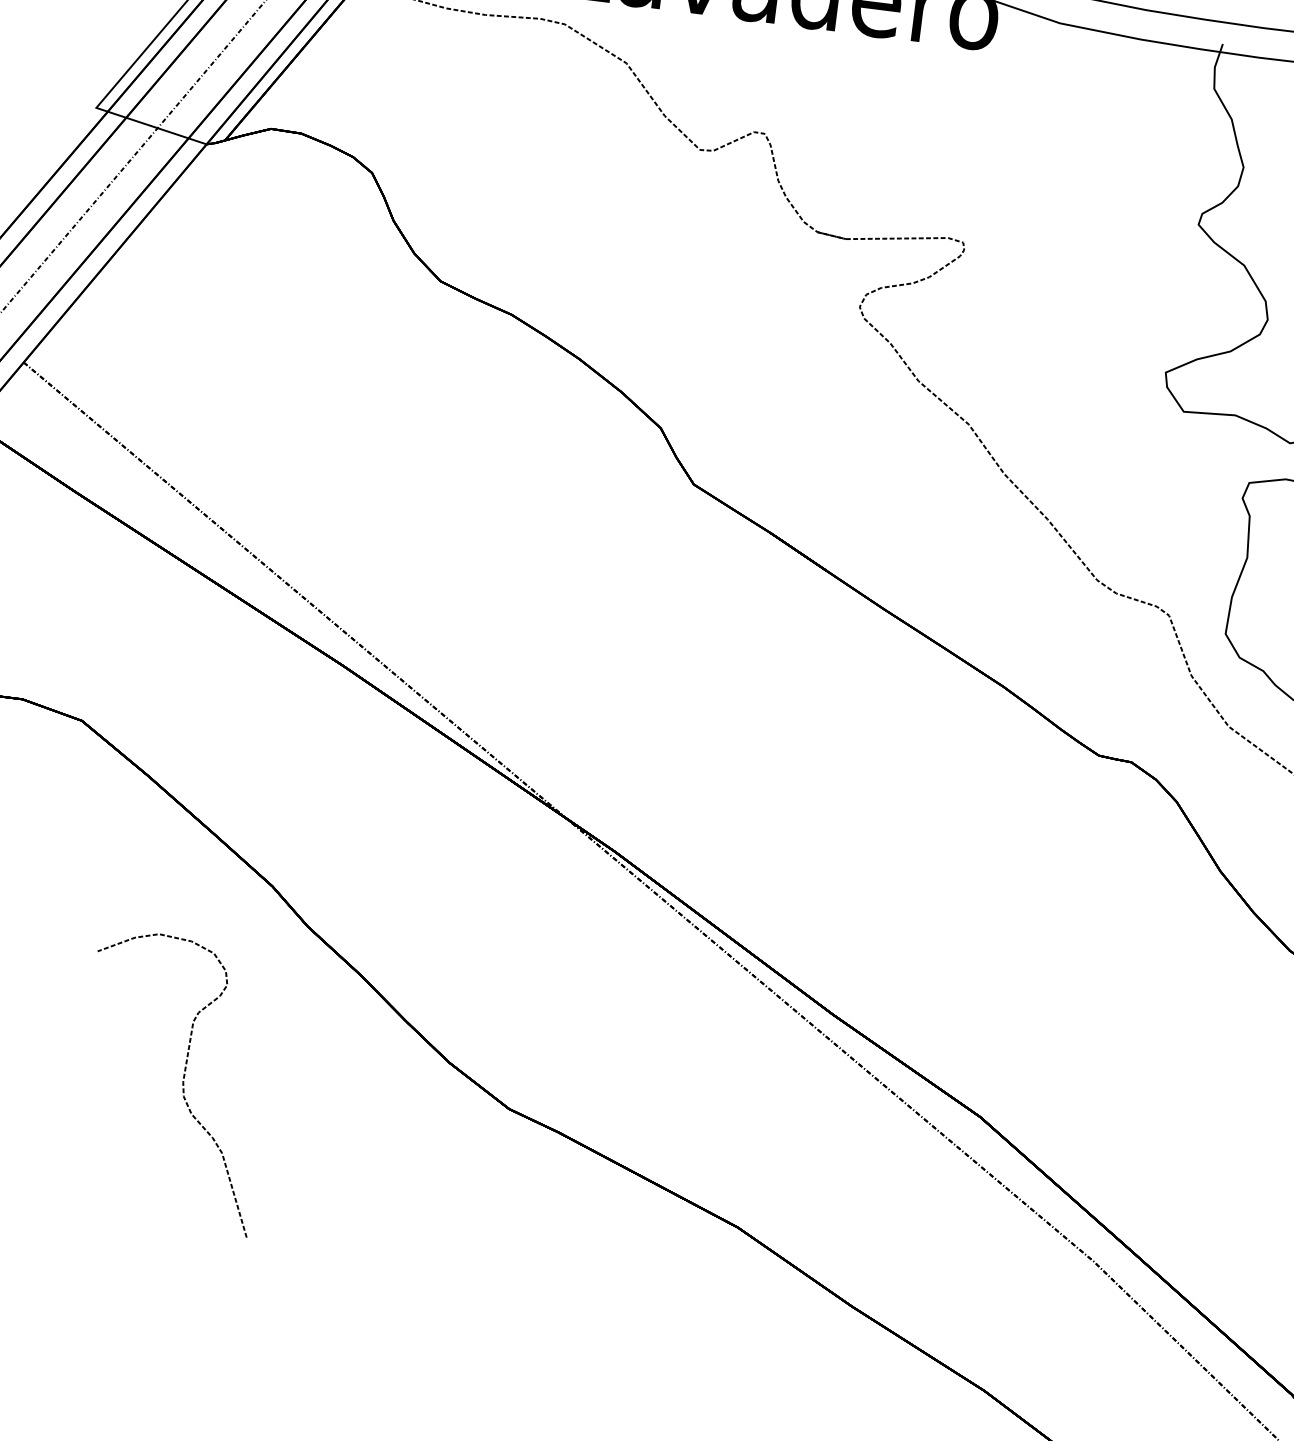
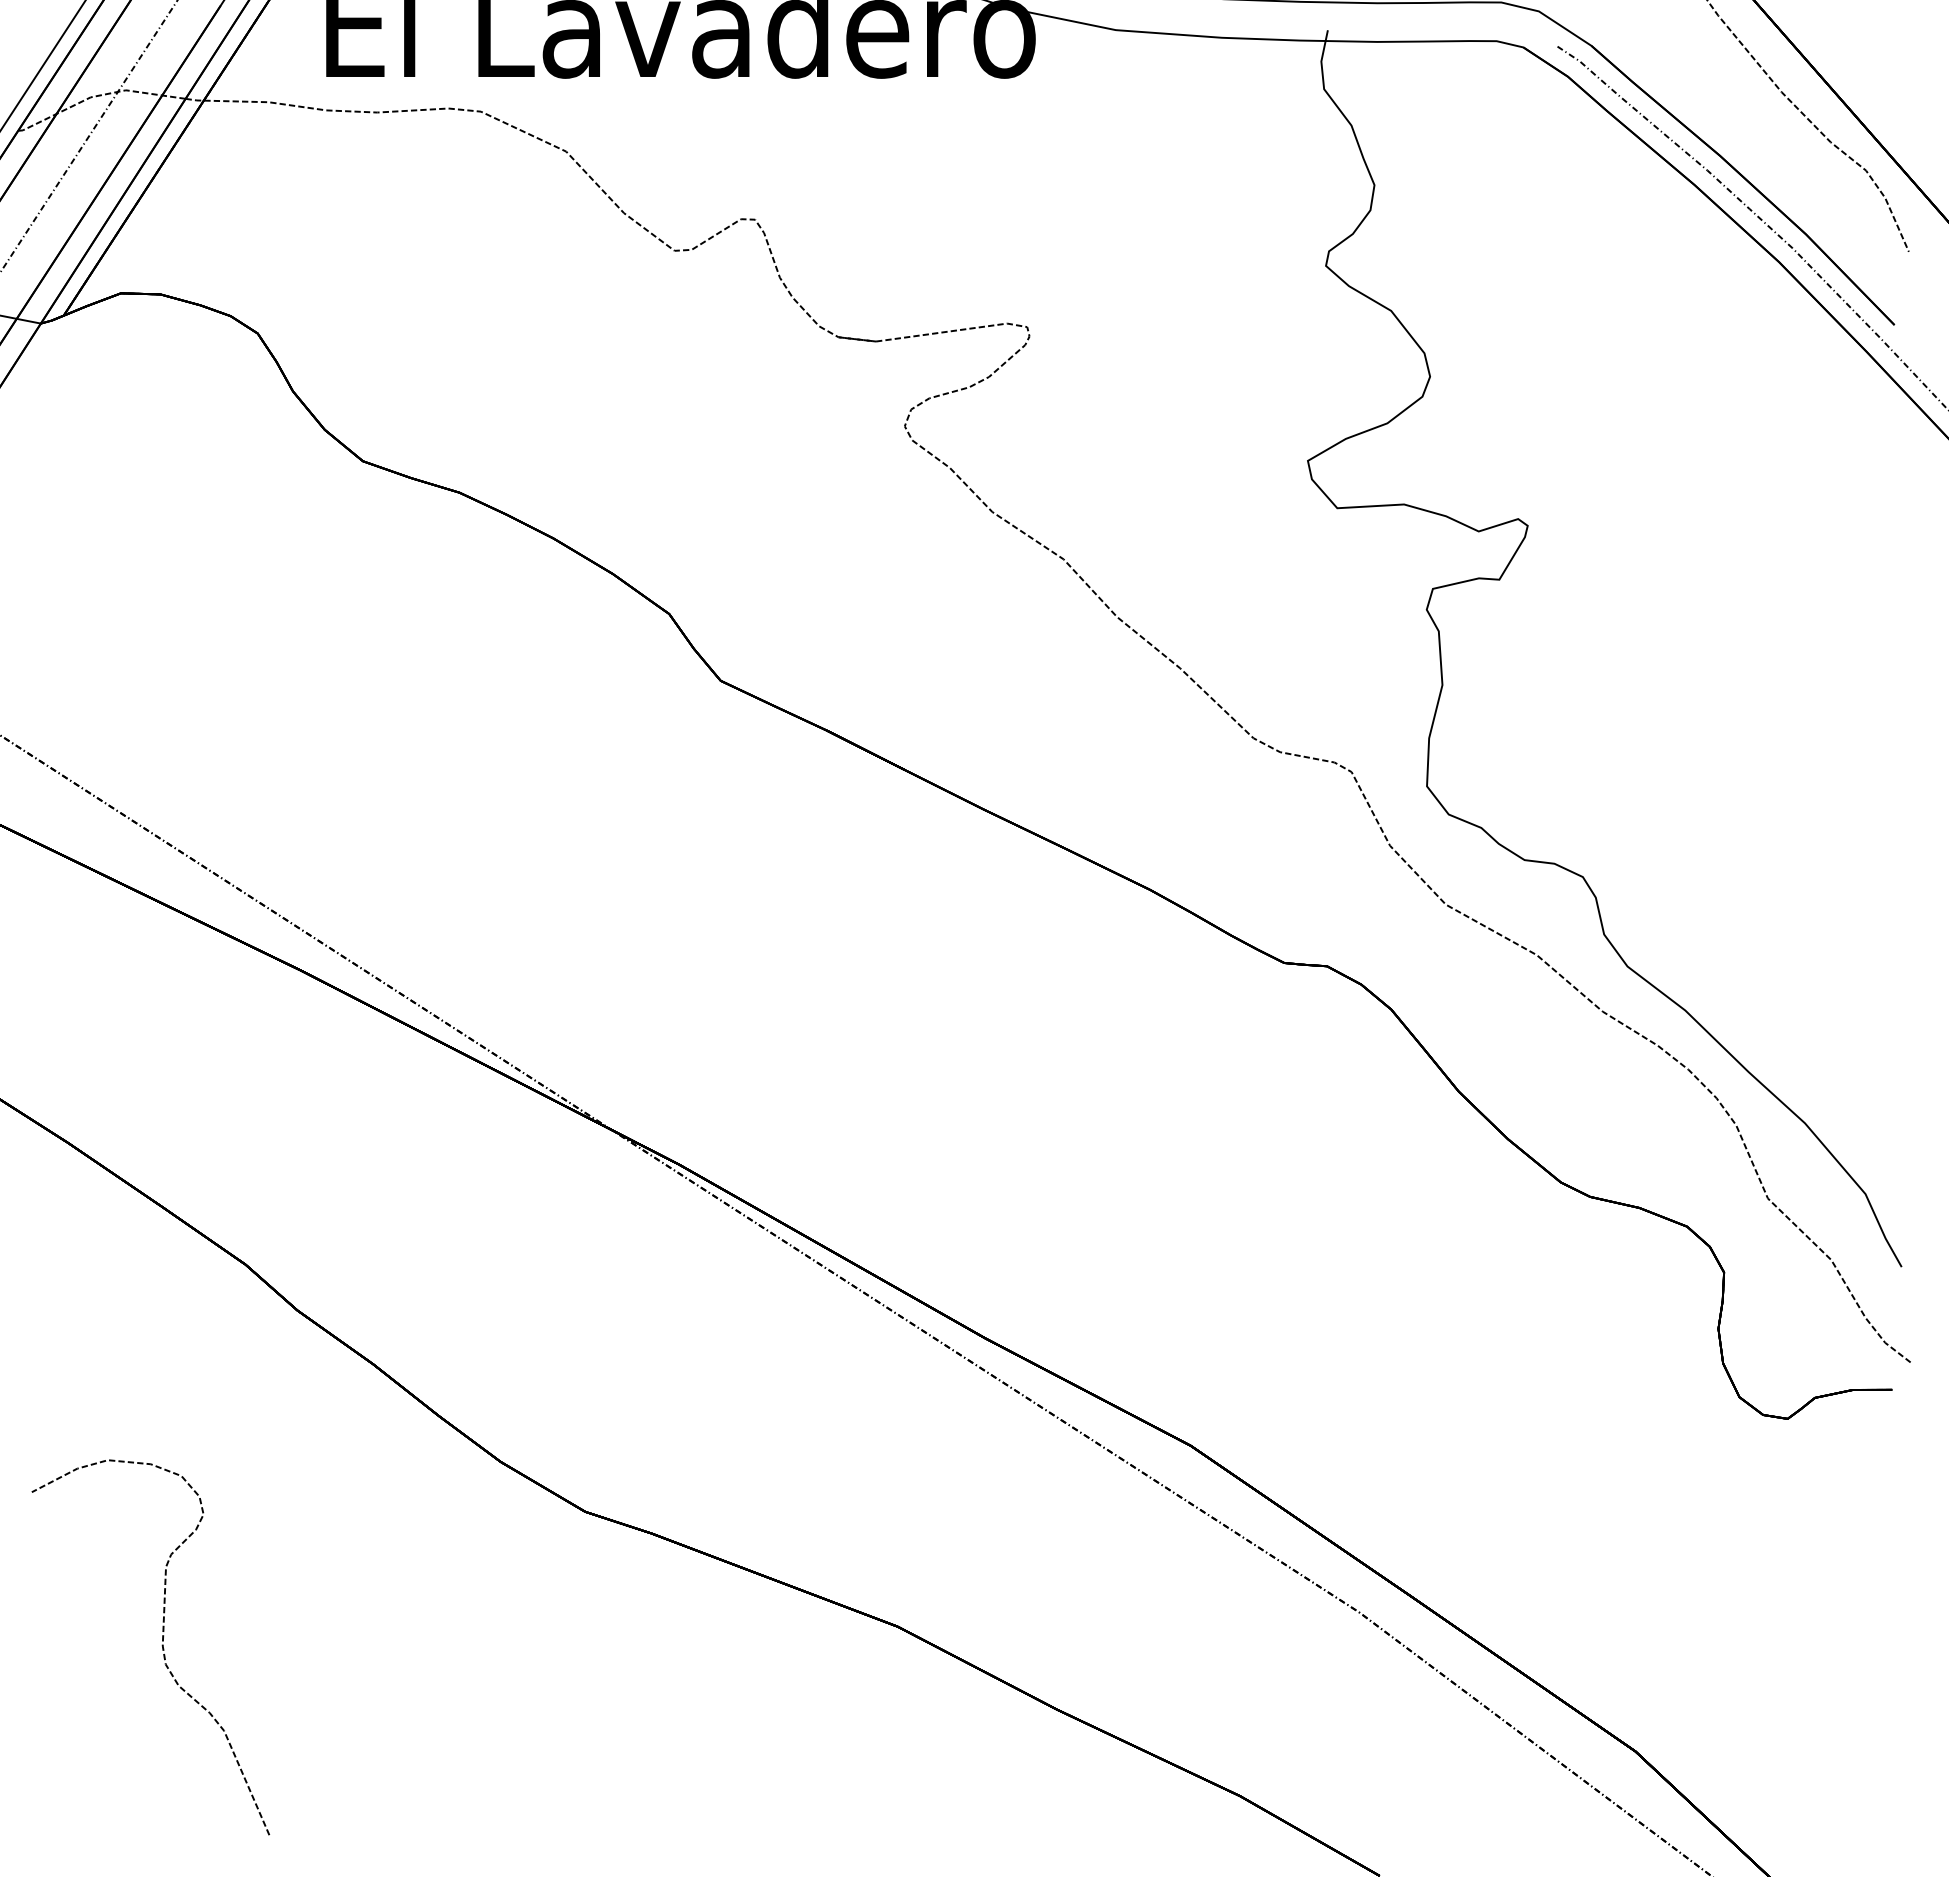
curve: (182, 1081) -> (161, 1645), moved

